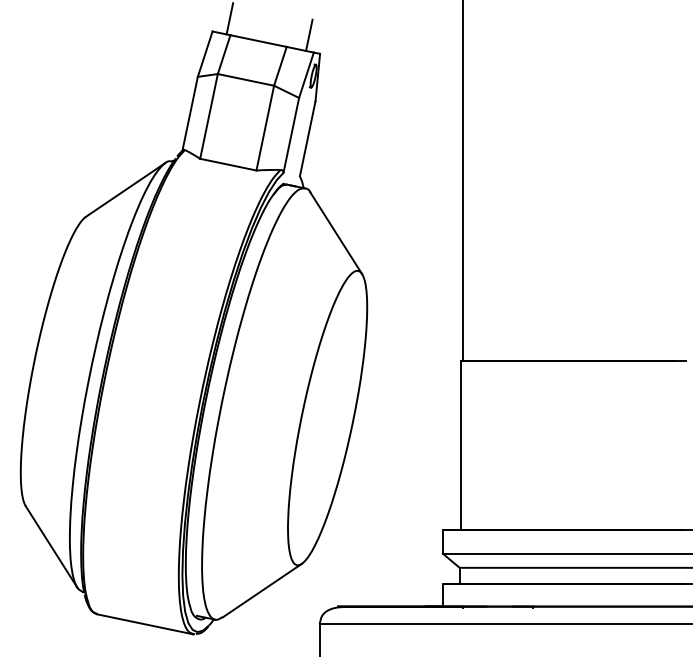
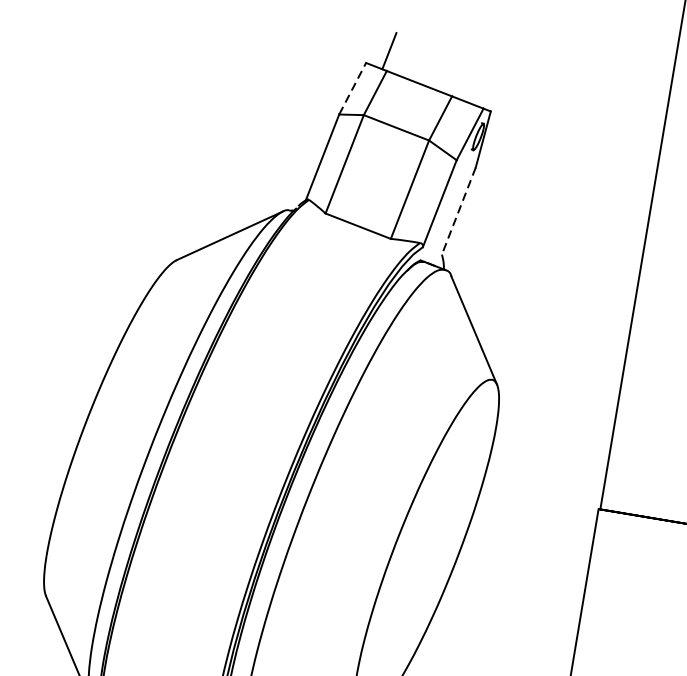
line: (309, 34) -> (481, 86), removed
line: (205, 54) -> (352, 89), solid -> dashed
line: (307, 139) -> (458, 211), solid -> dashed

